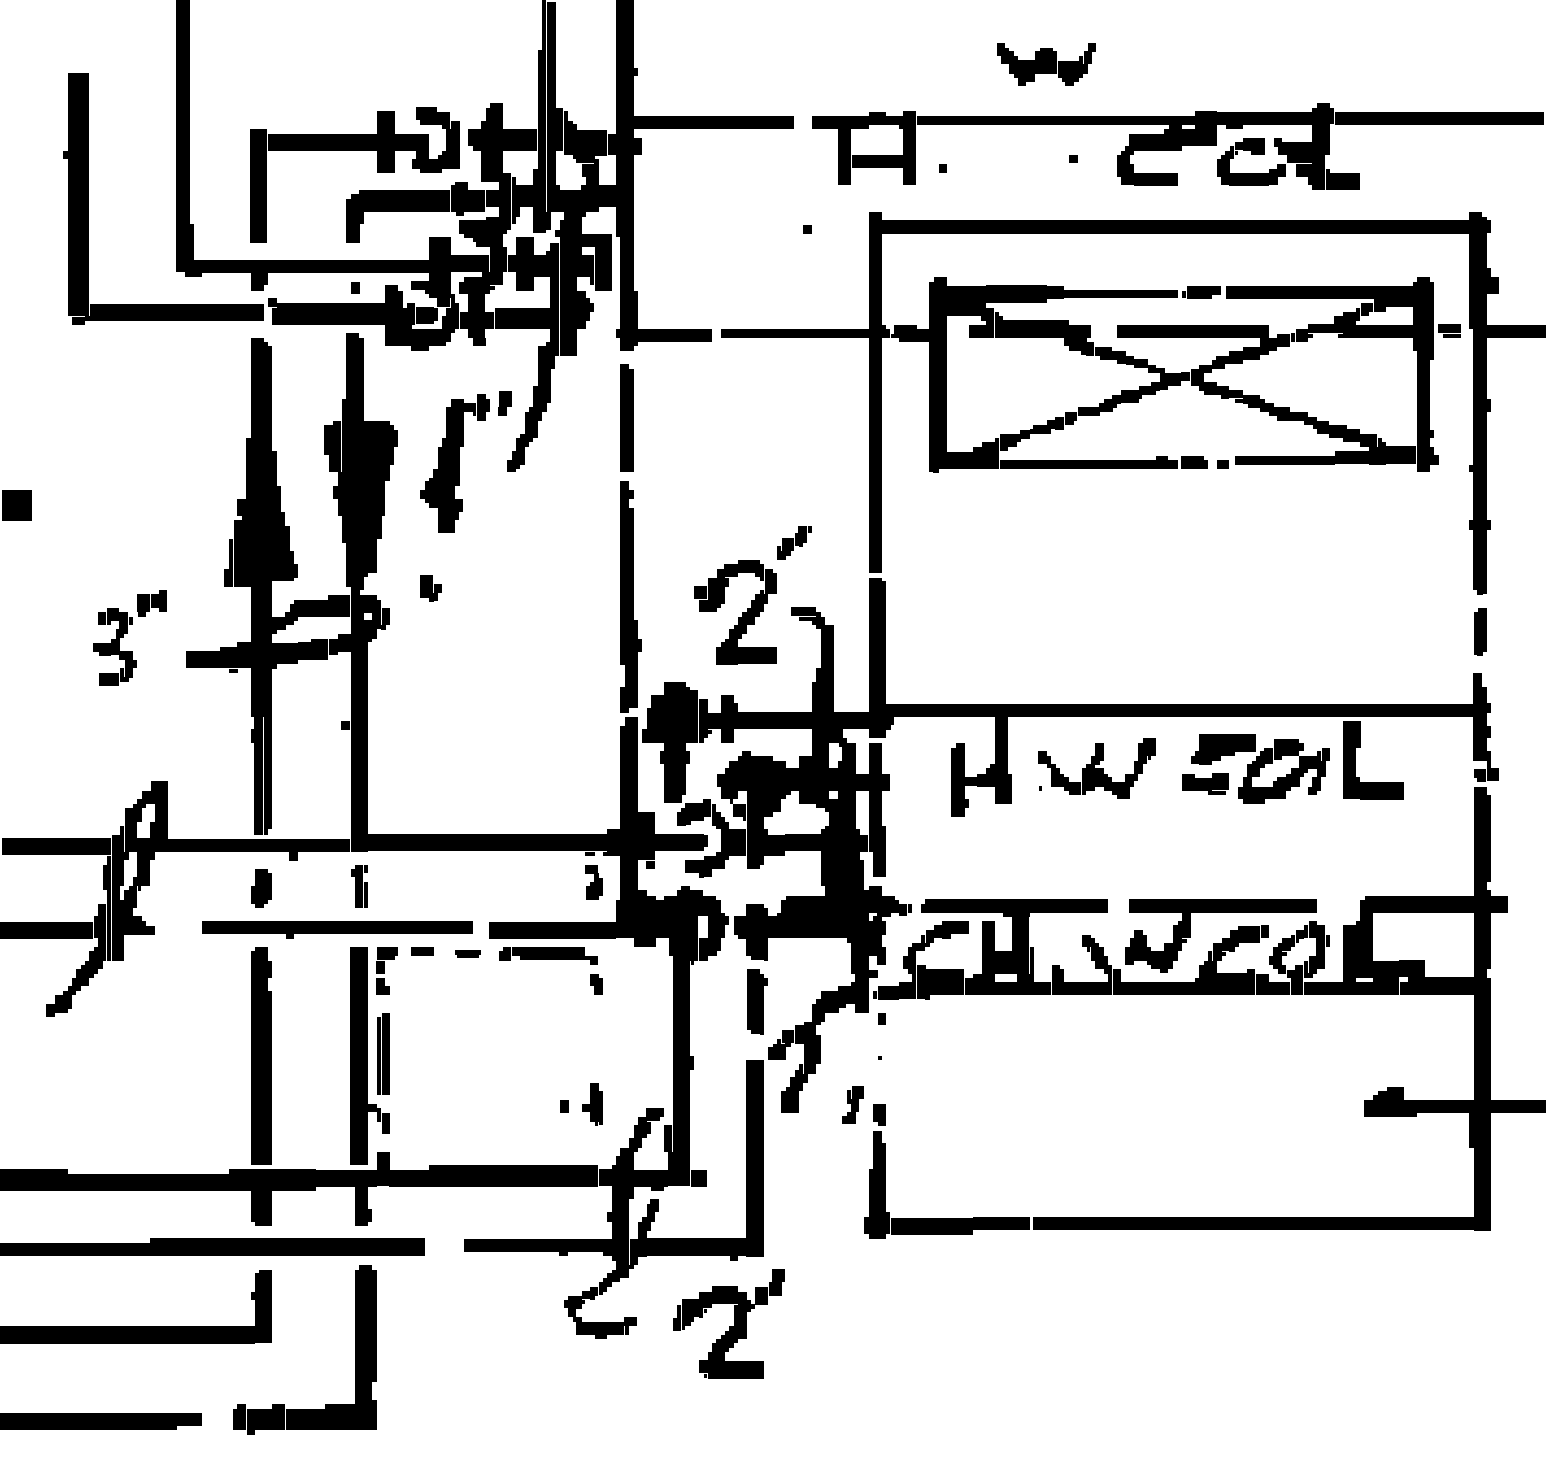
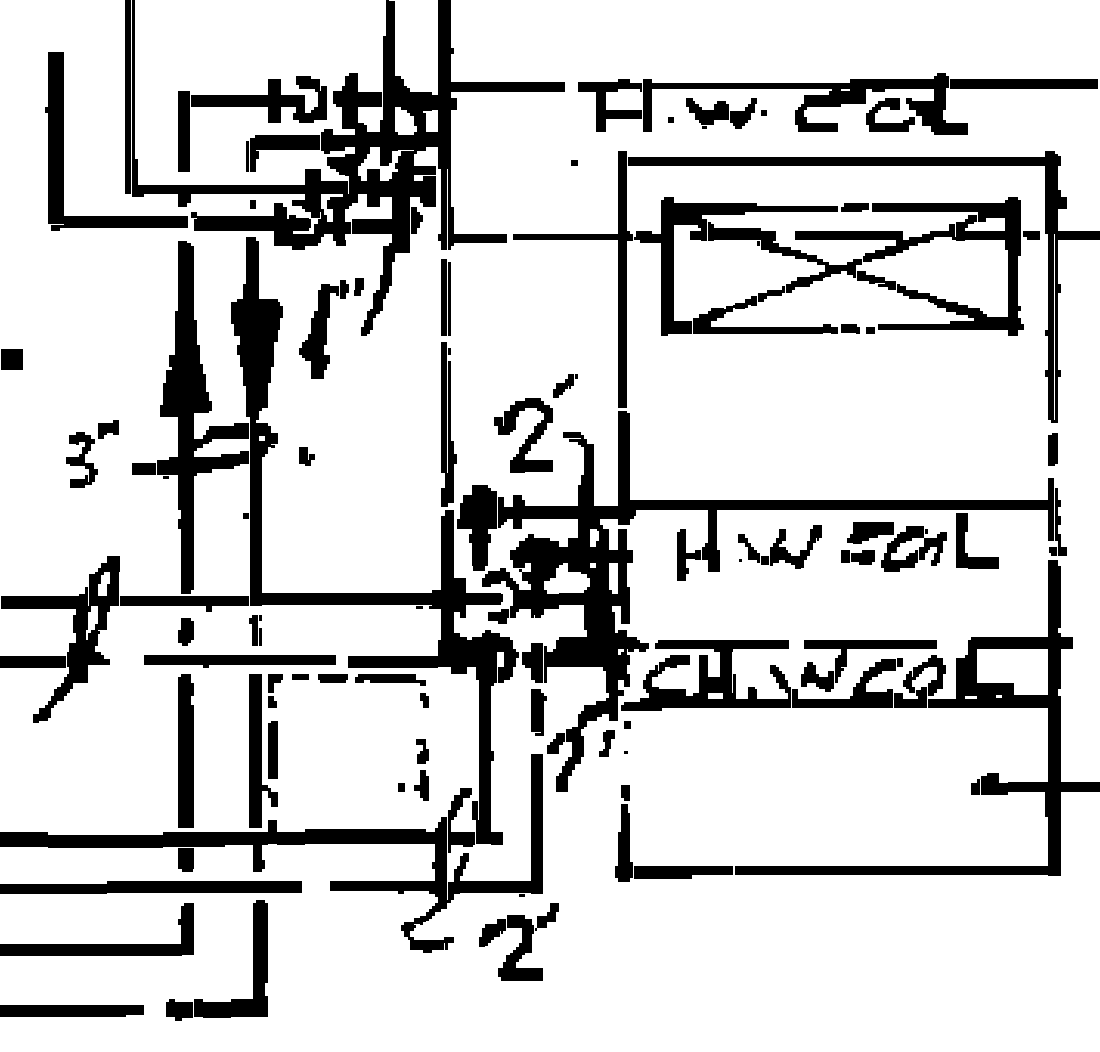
part: (1046, 64) -> (721, 113), moved
part: (430, 588) -> (306, 456), moved
part: (593, 882) -> (422, 751), moved
part: (467, 953) -> (332, 678), size x1.67
part: (852, 1104) -> (606, 743), moved

